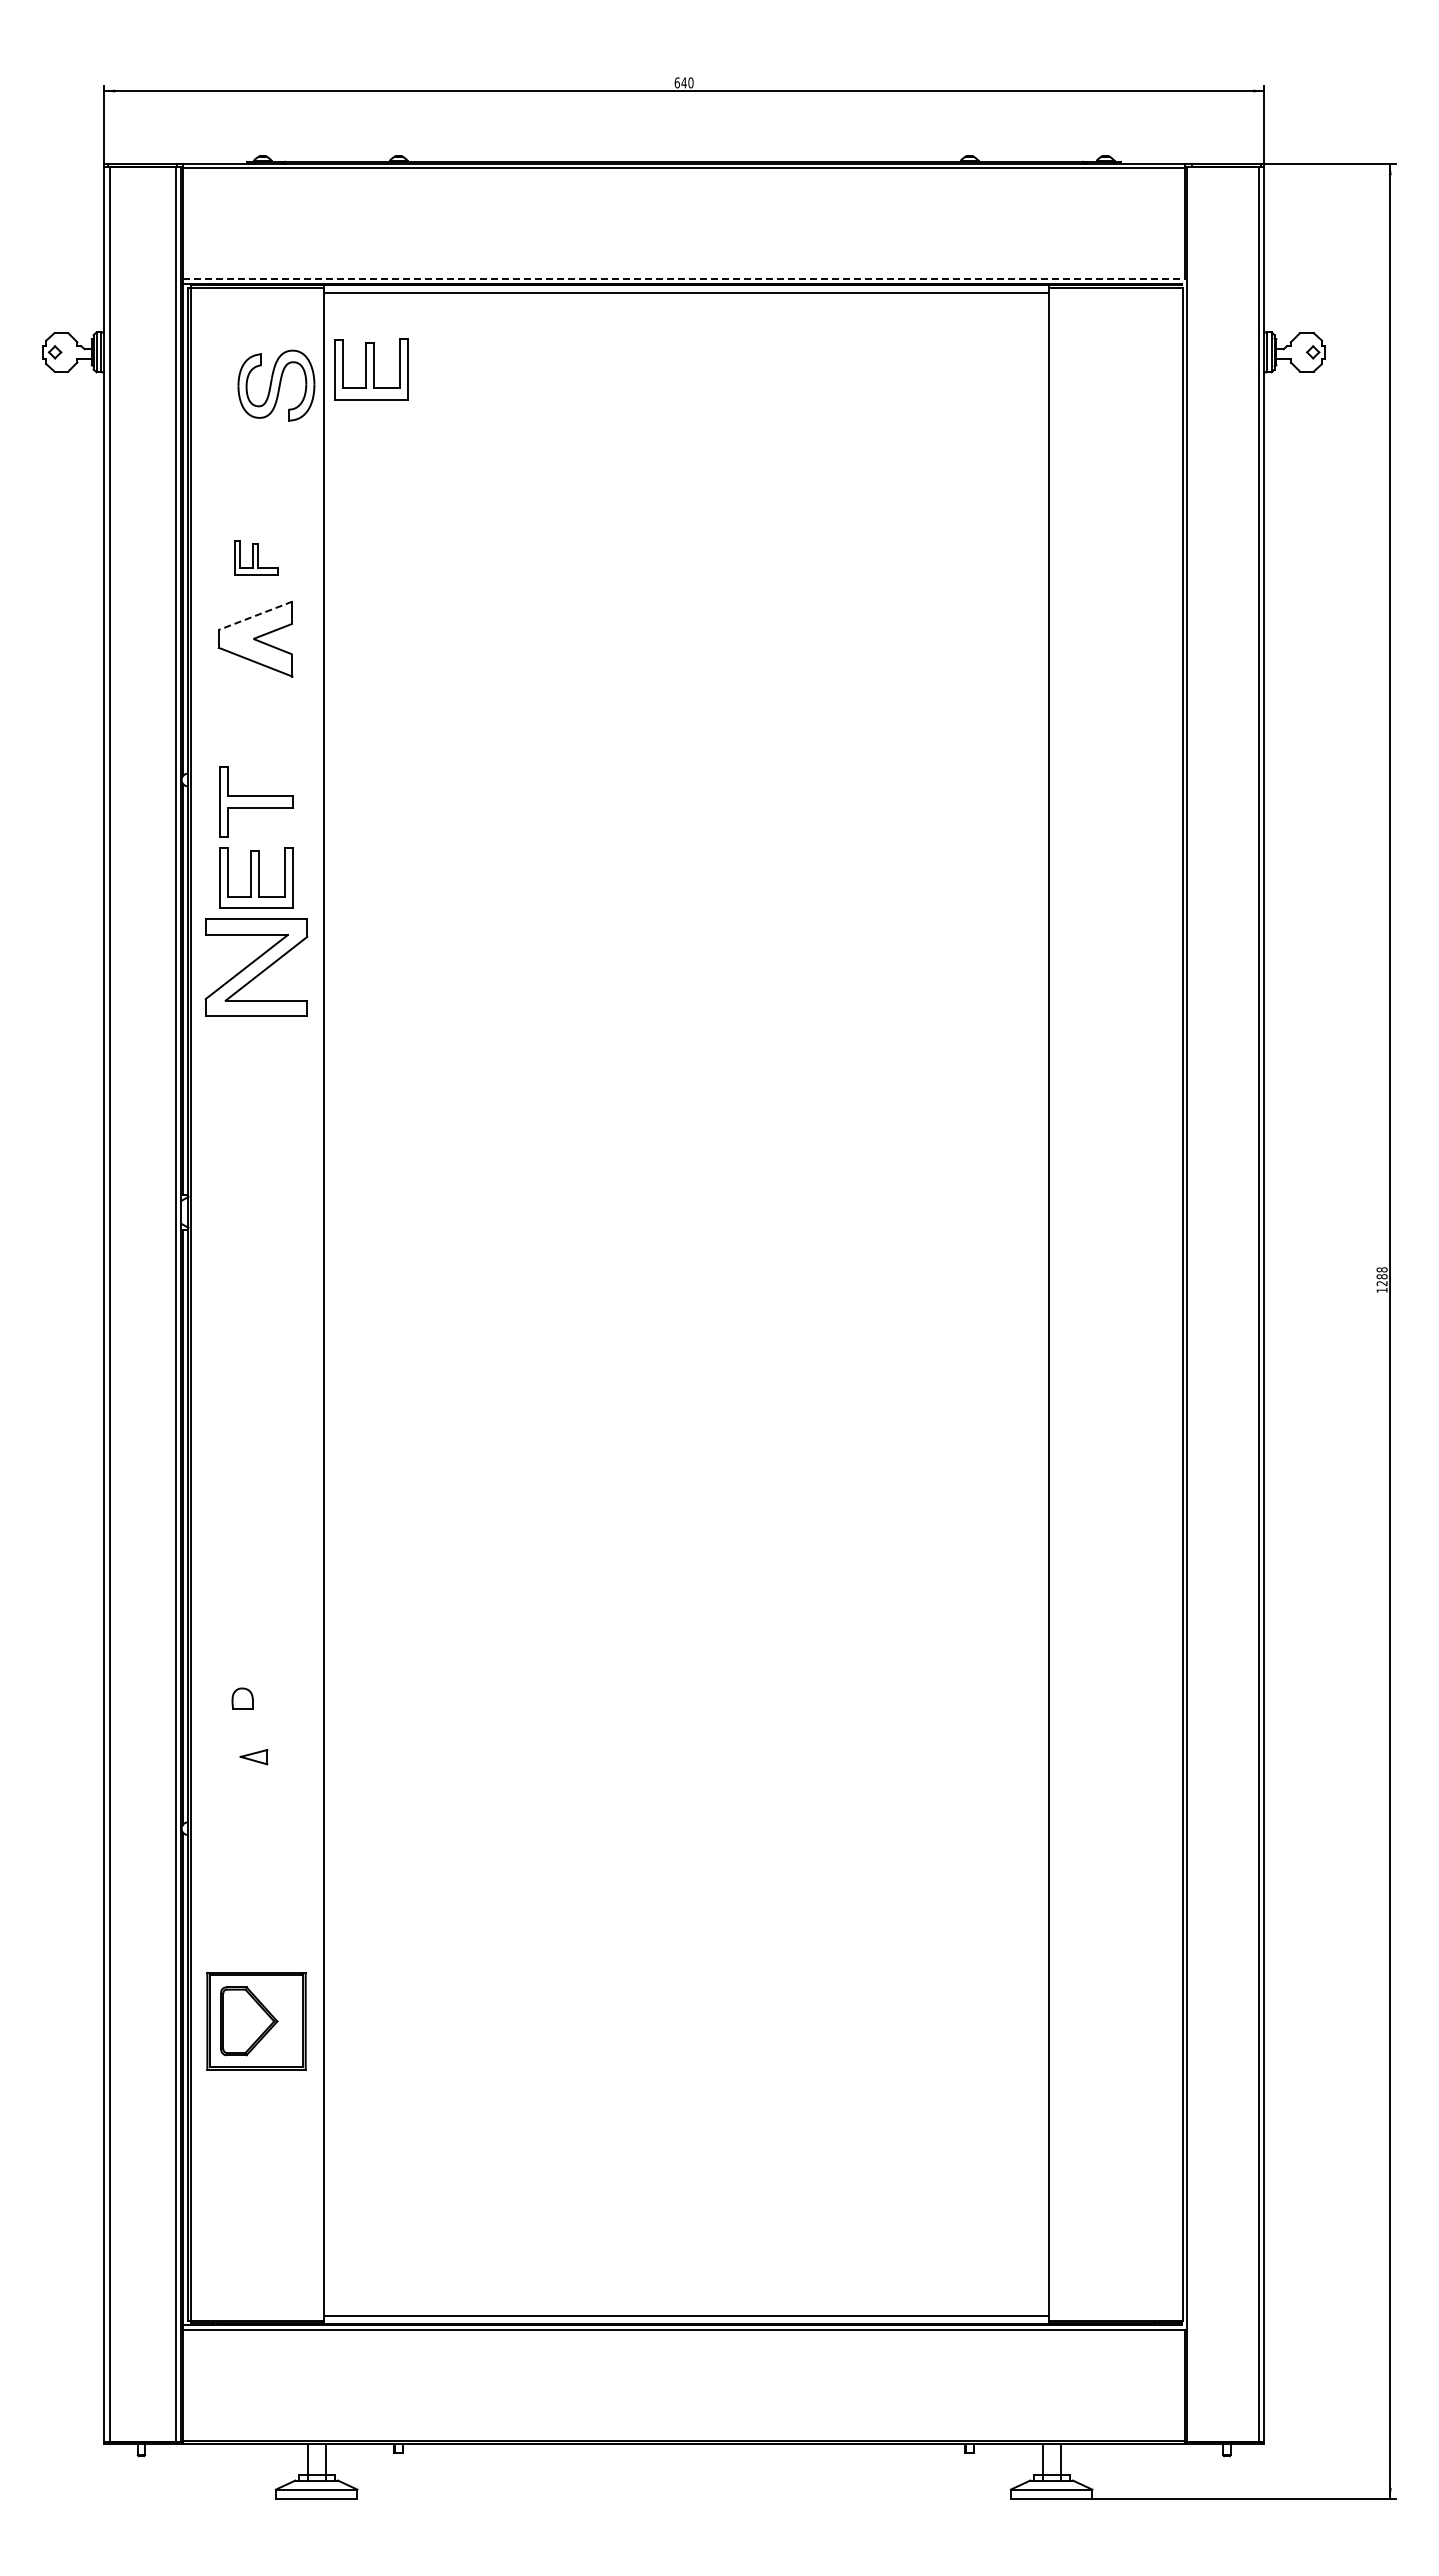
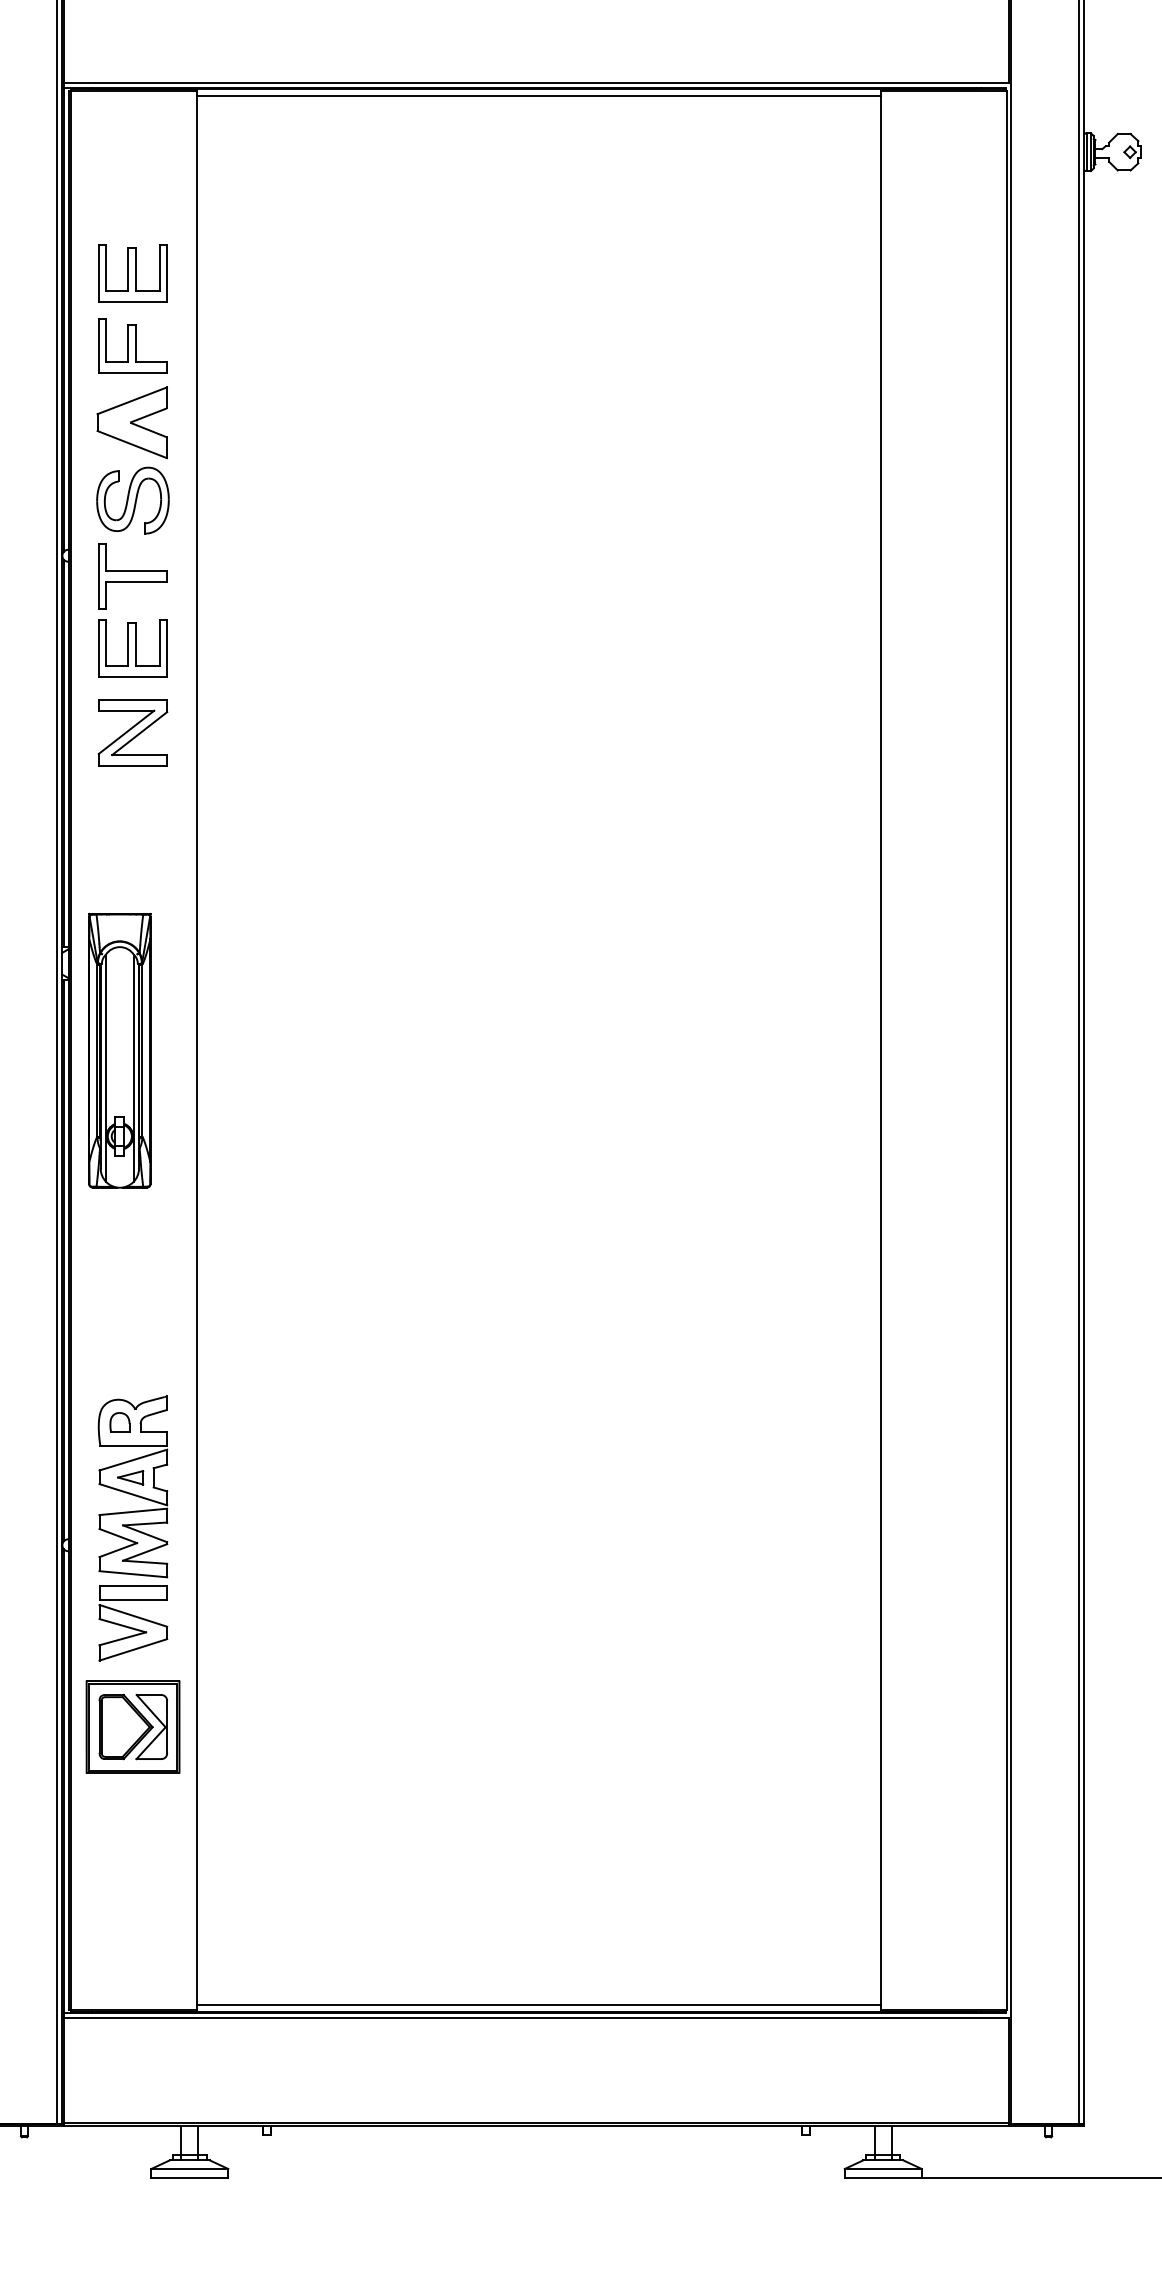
line: (684, 278) -> (536, 82), dashed -> solid
part: (371, 369) -> (133, 273), moved
part: (276, 385) -> (133, 500), moved
part: (256, 557) -> (133, 345), size x1.67
line: (255, 615) -> (132, 400), dashed -> solid
part: (256, 967) -> (133, 732), size x0.71
part: (242, 1304) -> (119, 1050), added
part: (256, 1810) -> (133, 1528), added
part: (283, 2014) -> (158, 1720), added

